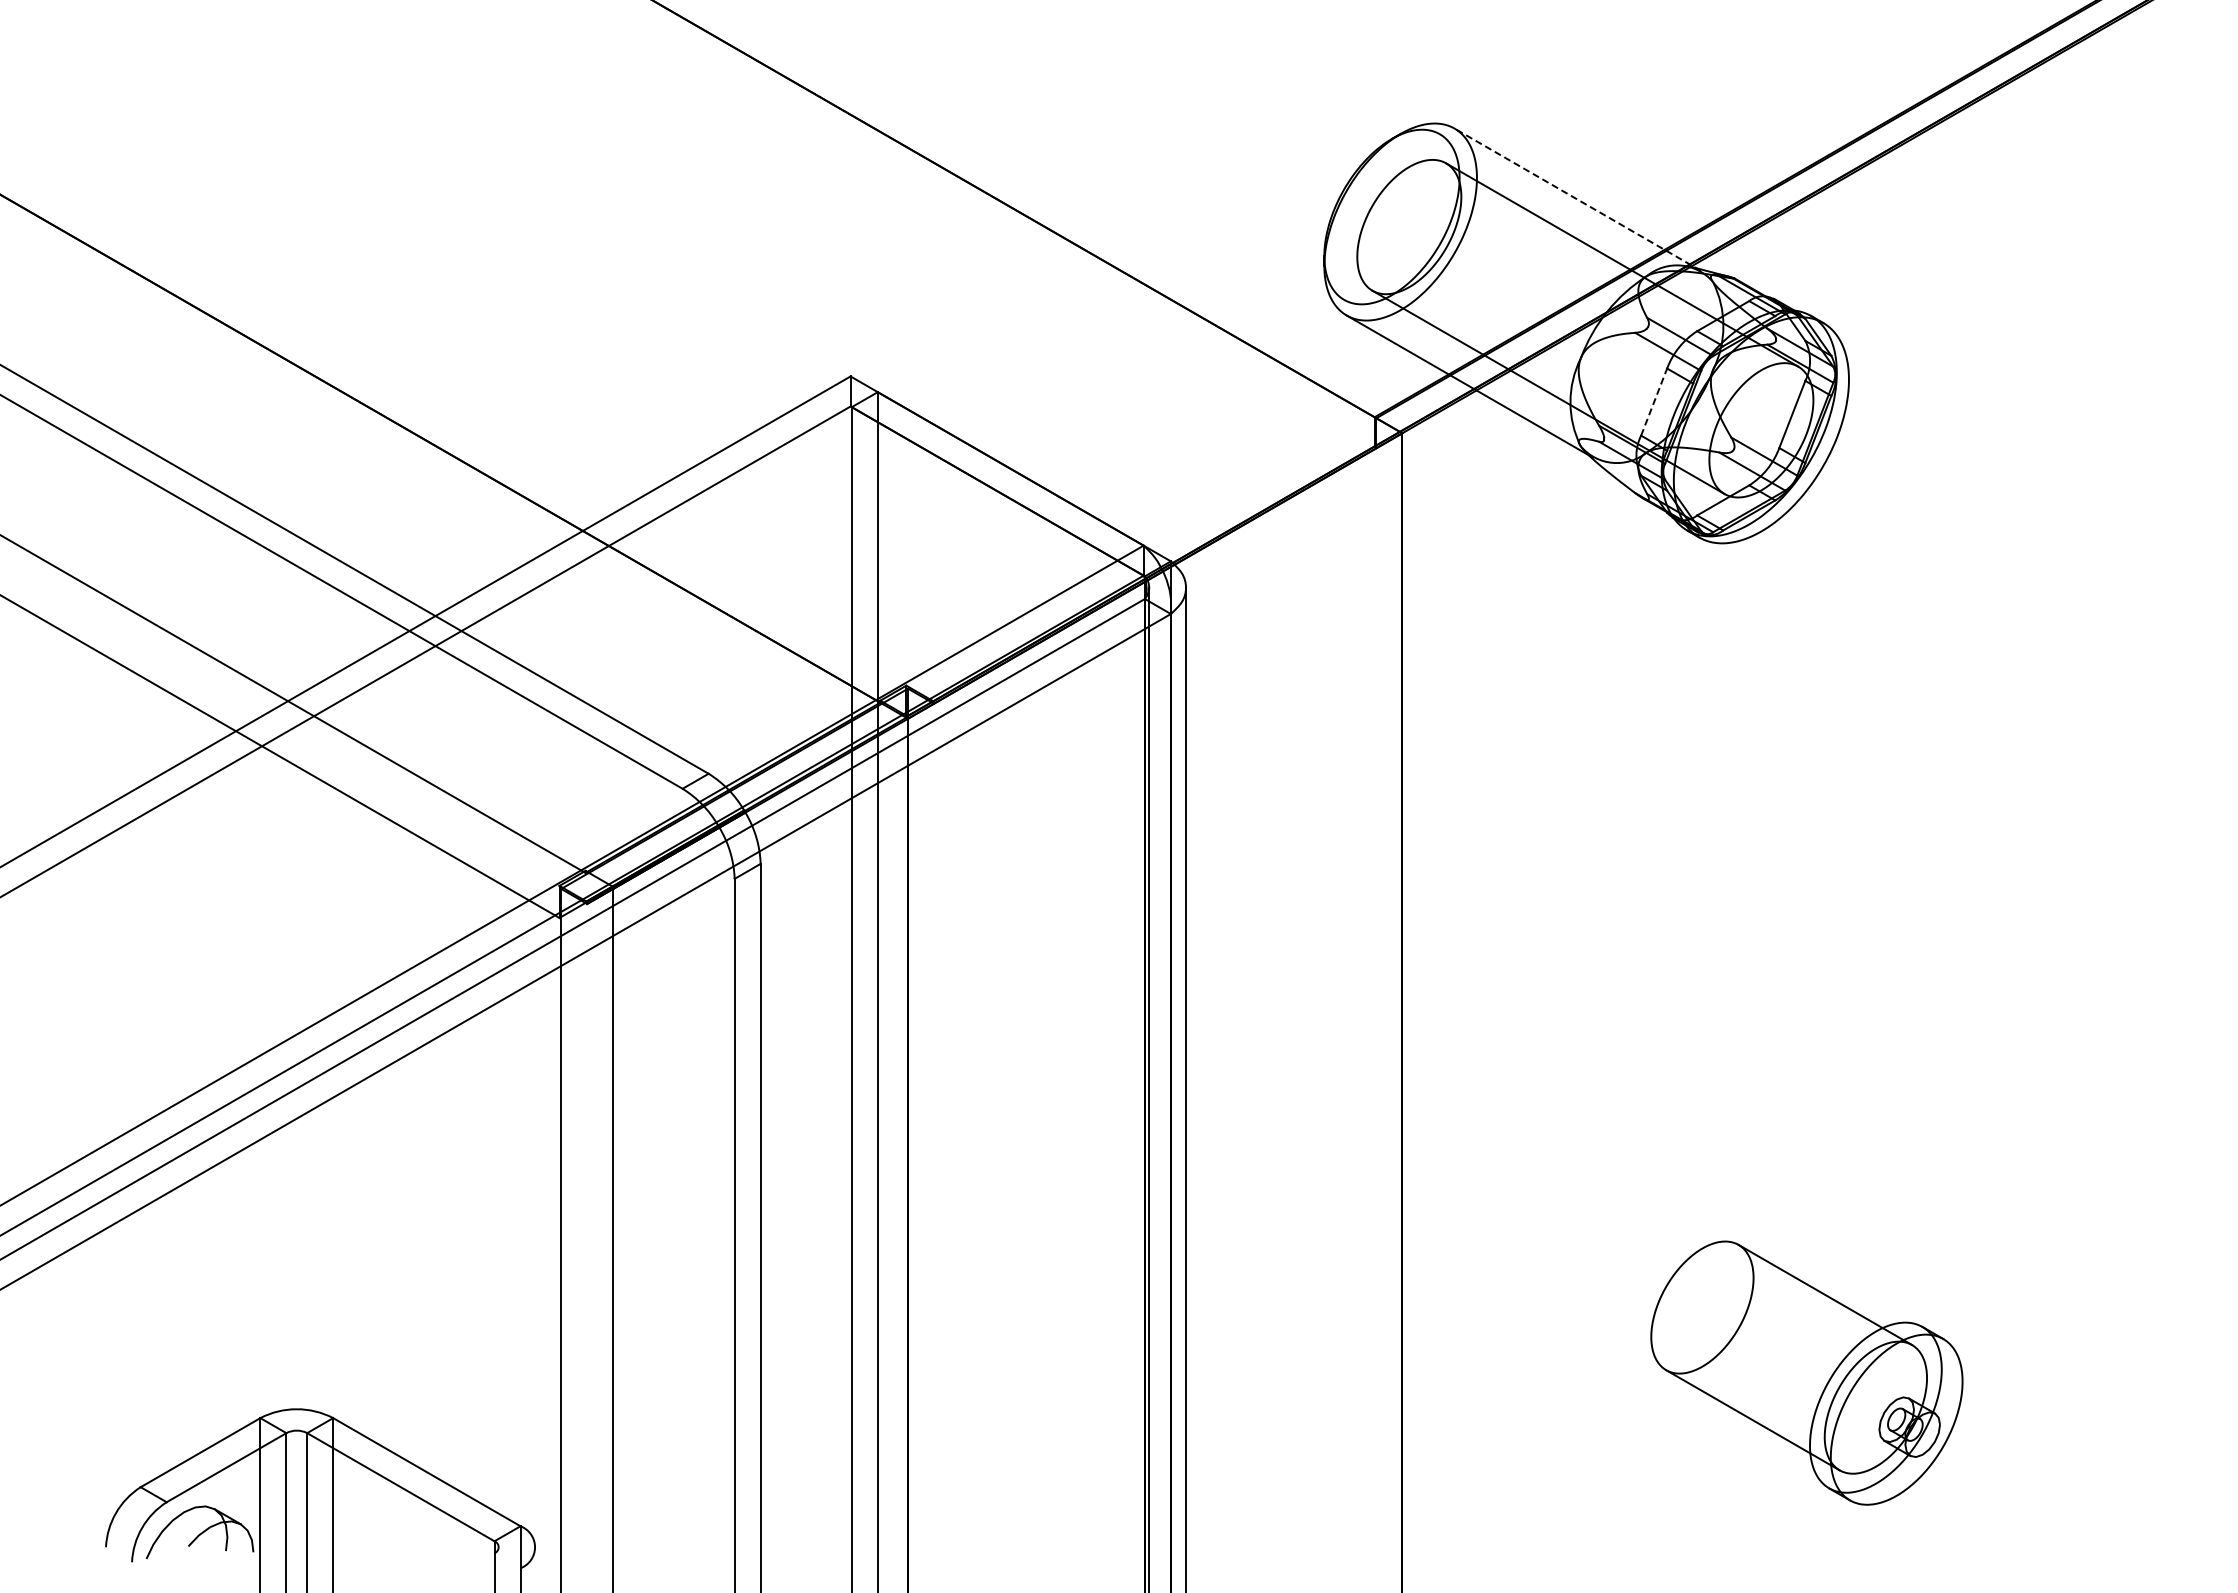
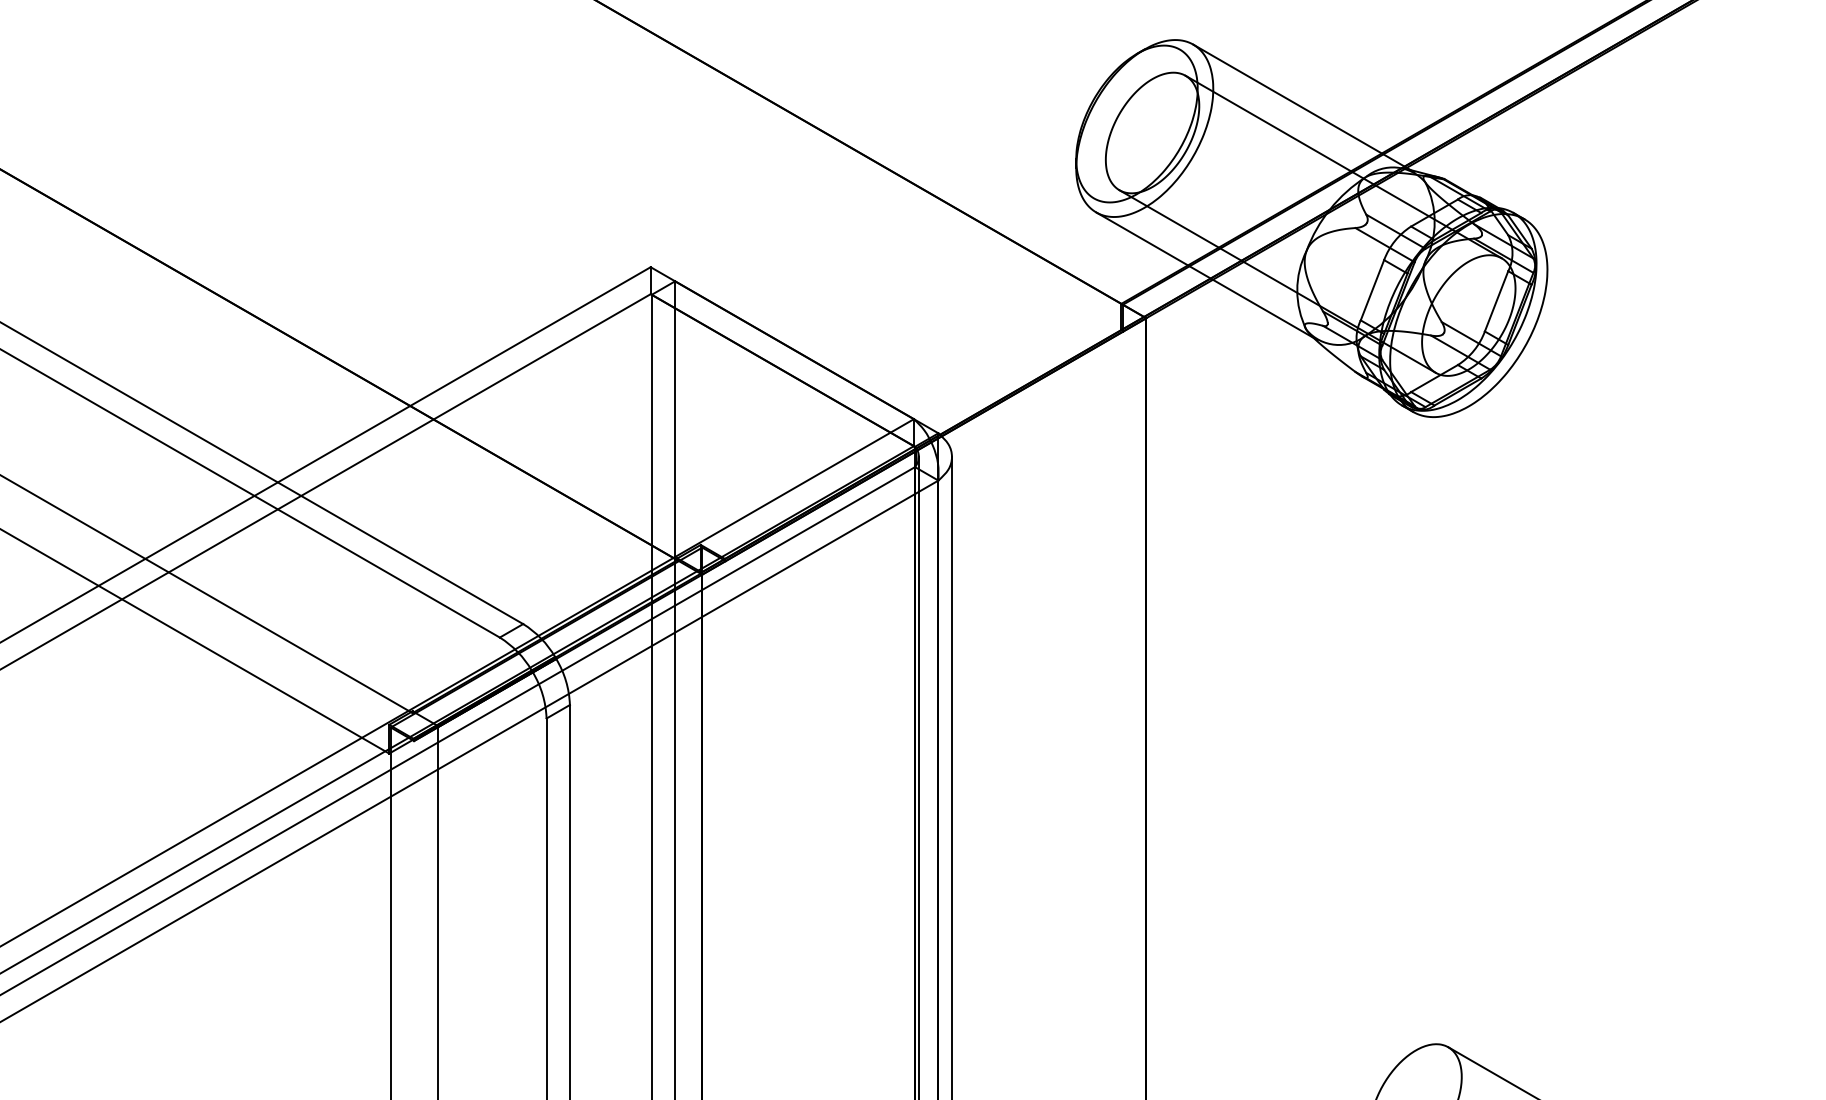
line: (1577, 199) -> (1303, 108), dashed -> solid
line: (1654, 402) -> (1372, 290), dashed -> solid

